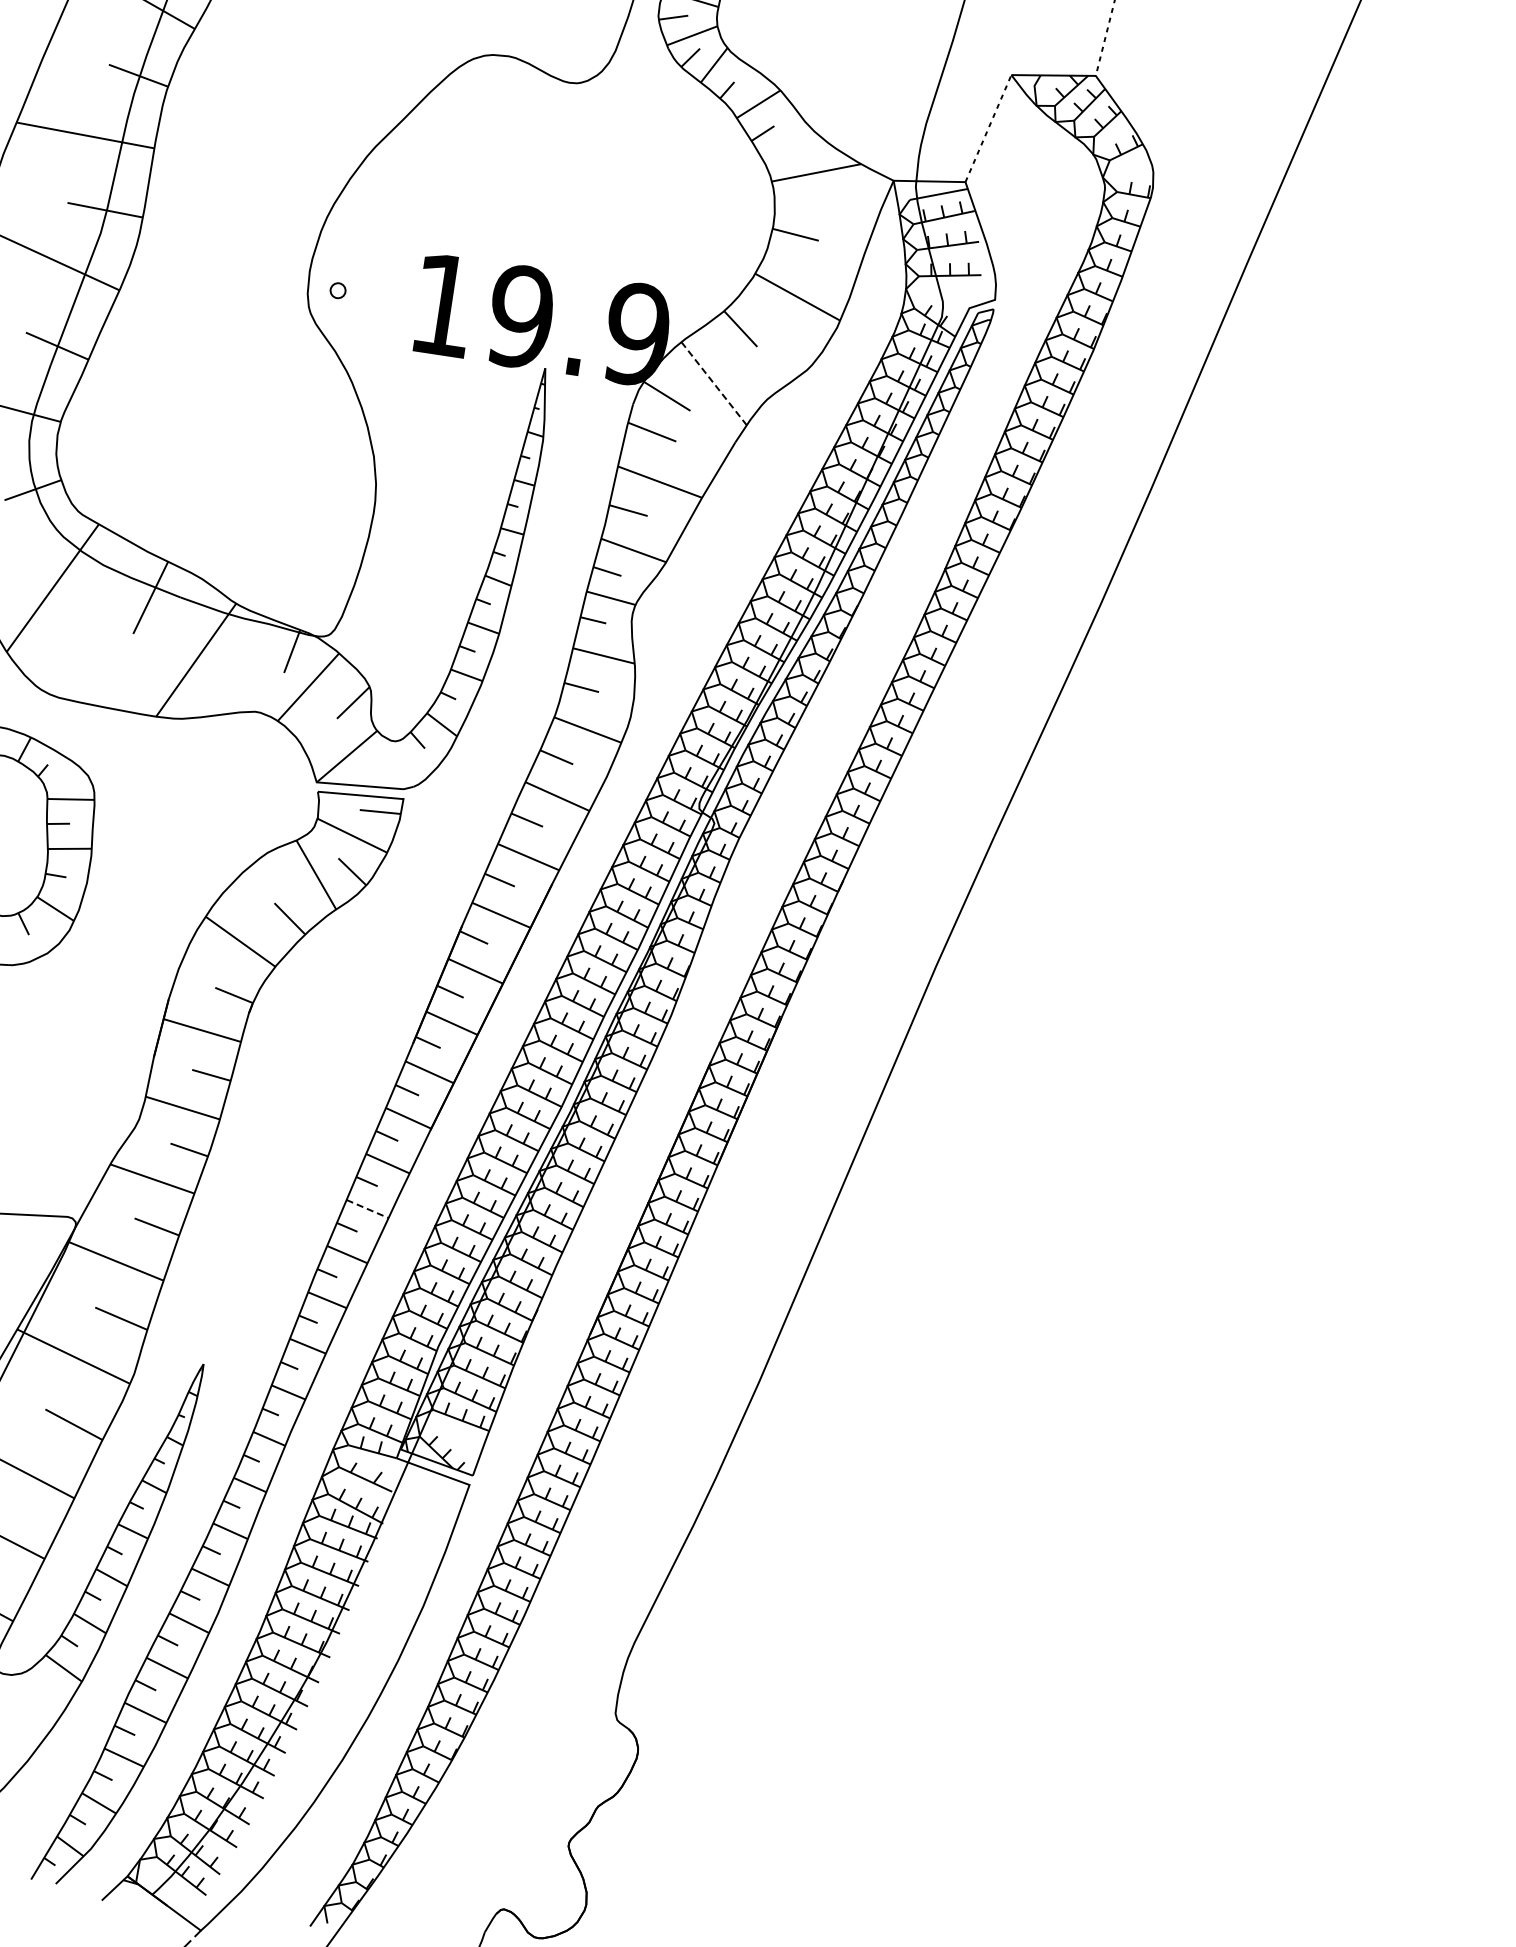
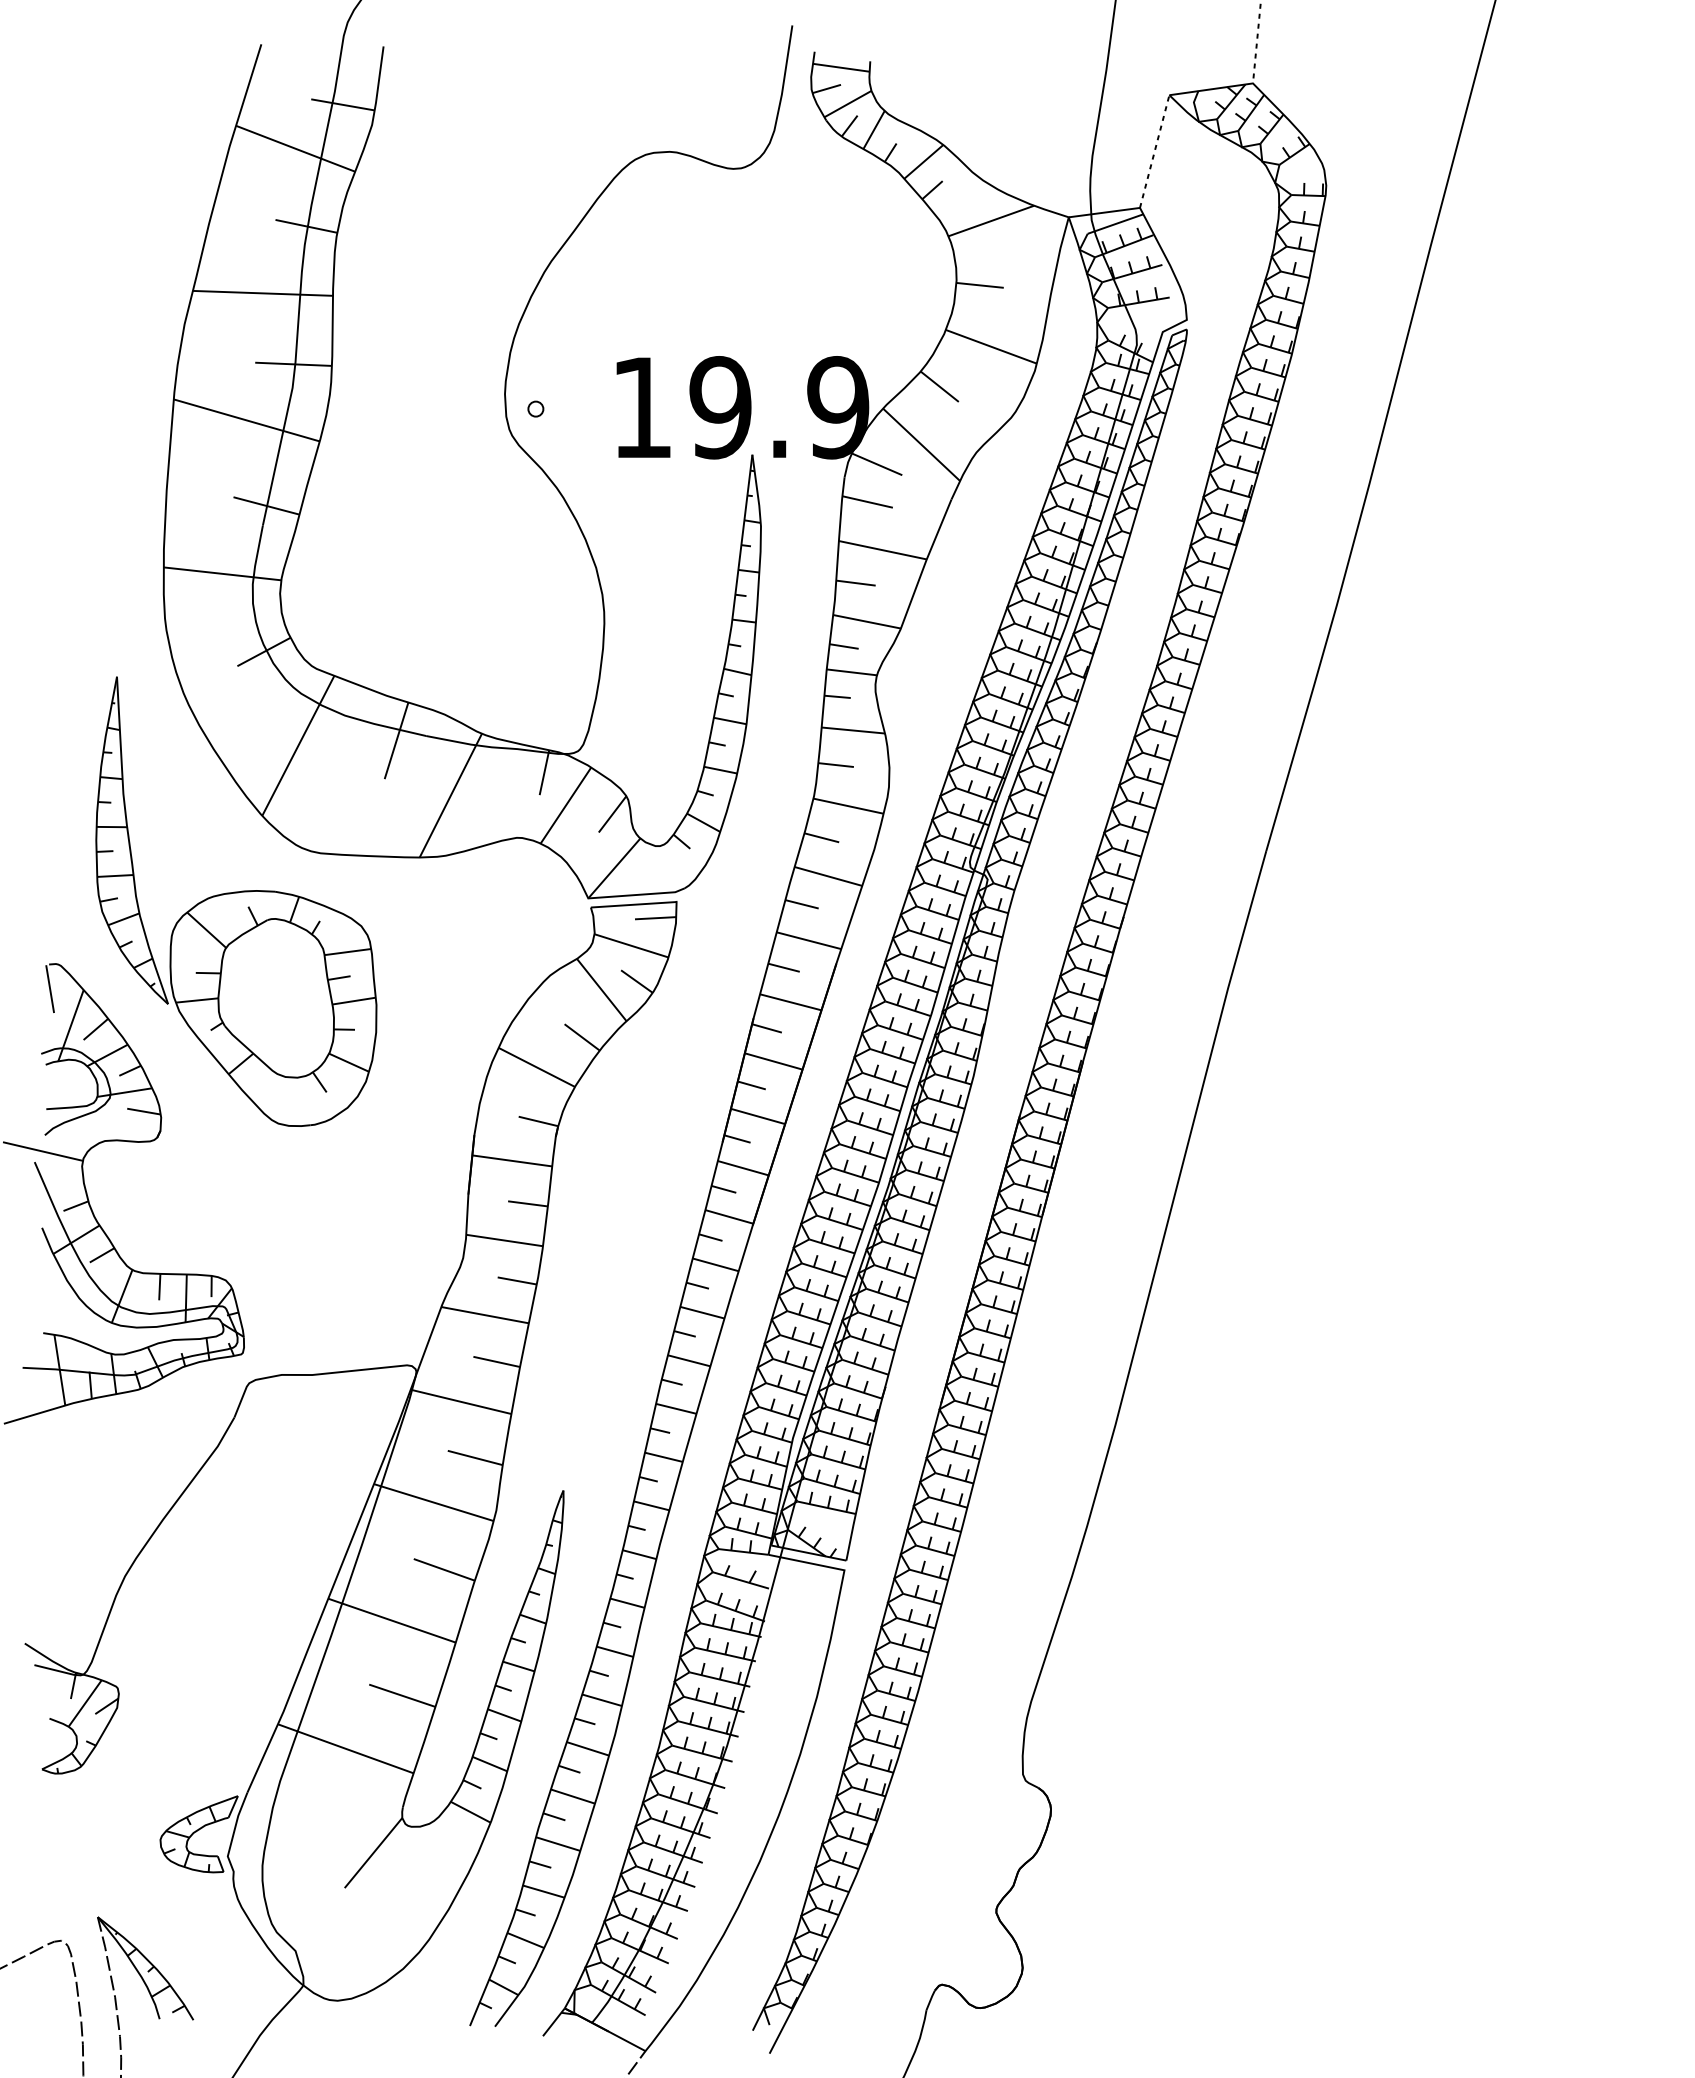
line: (714, 383) -> (921, 444), dashed -> solid
line: (367, 1208) -> (702, 1312), dashed -> solid

